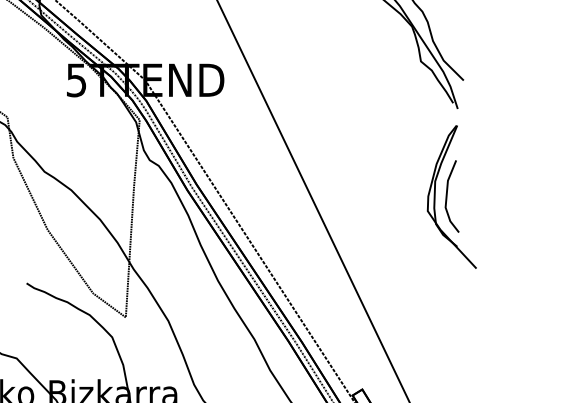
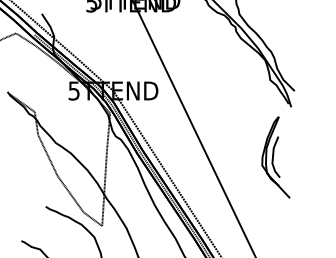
part: (451, 197) -> (275, 157), moved

